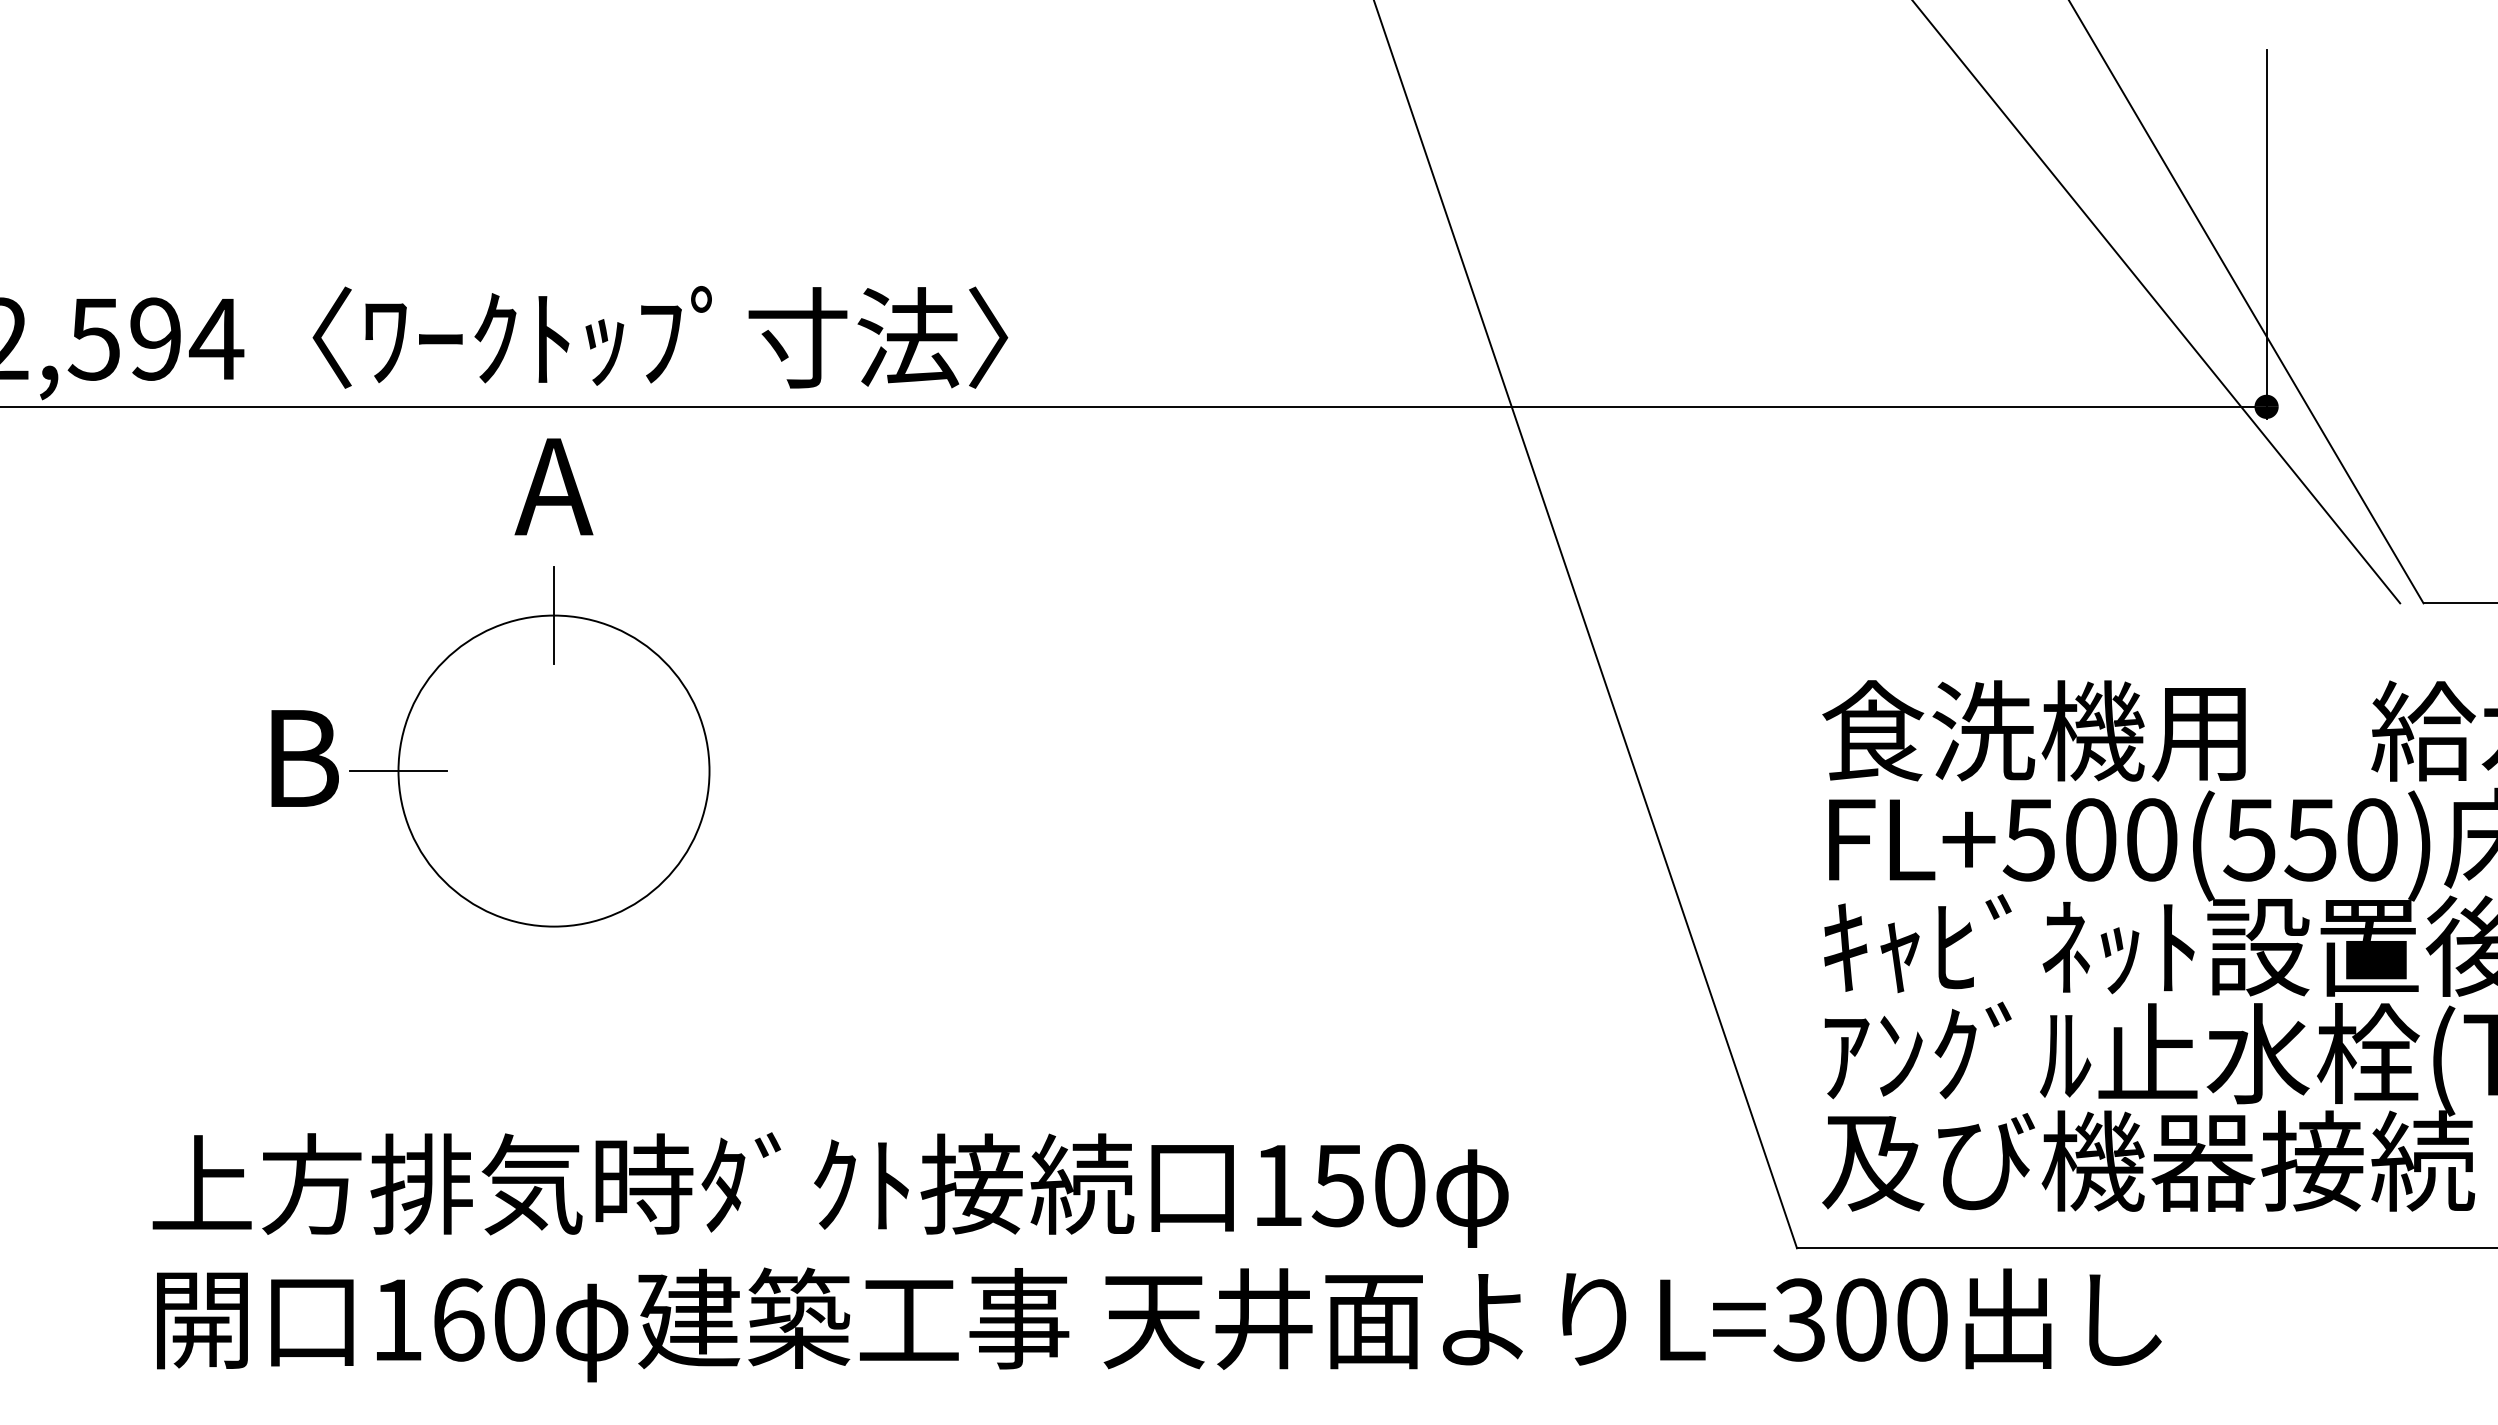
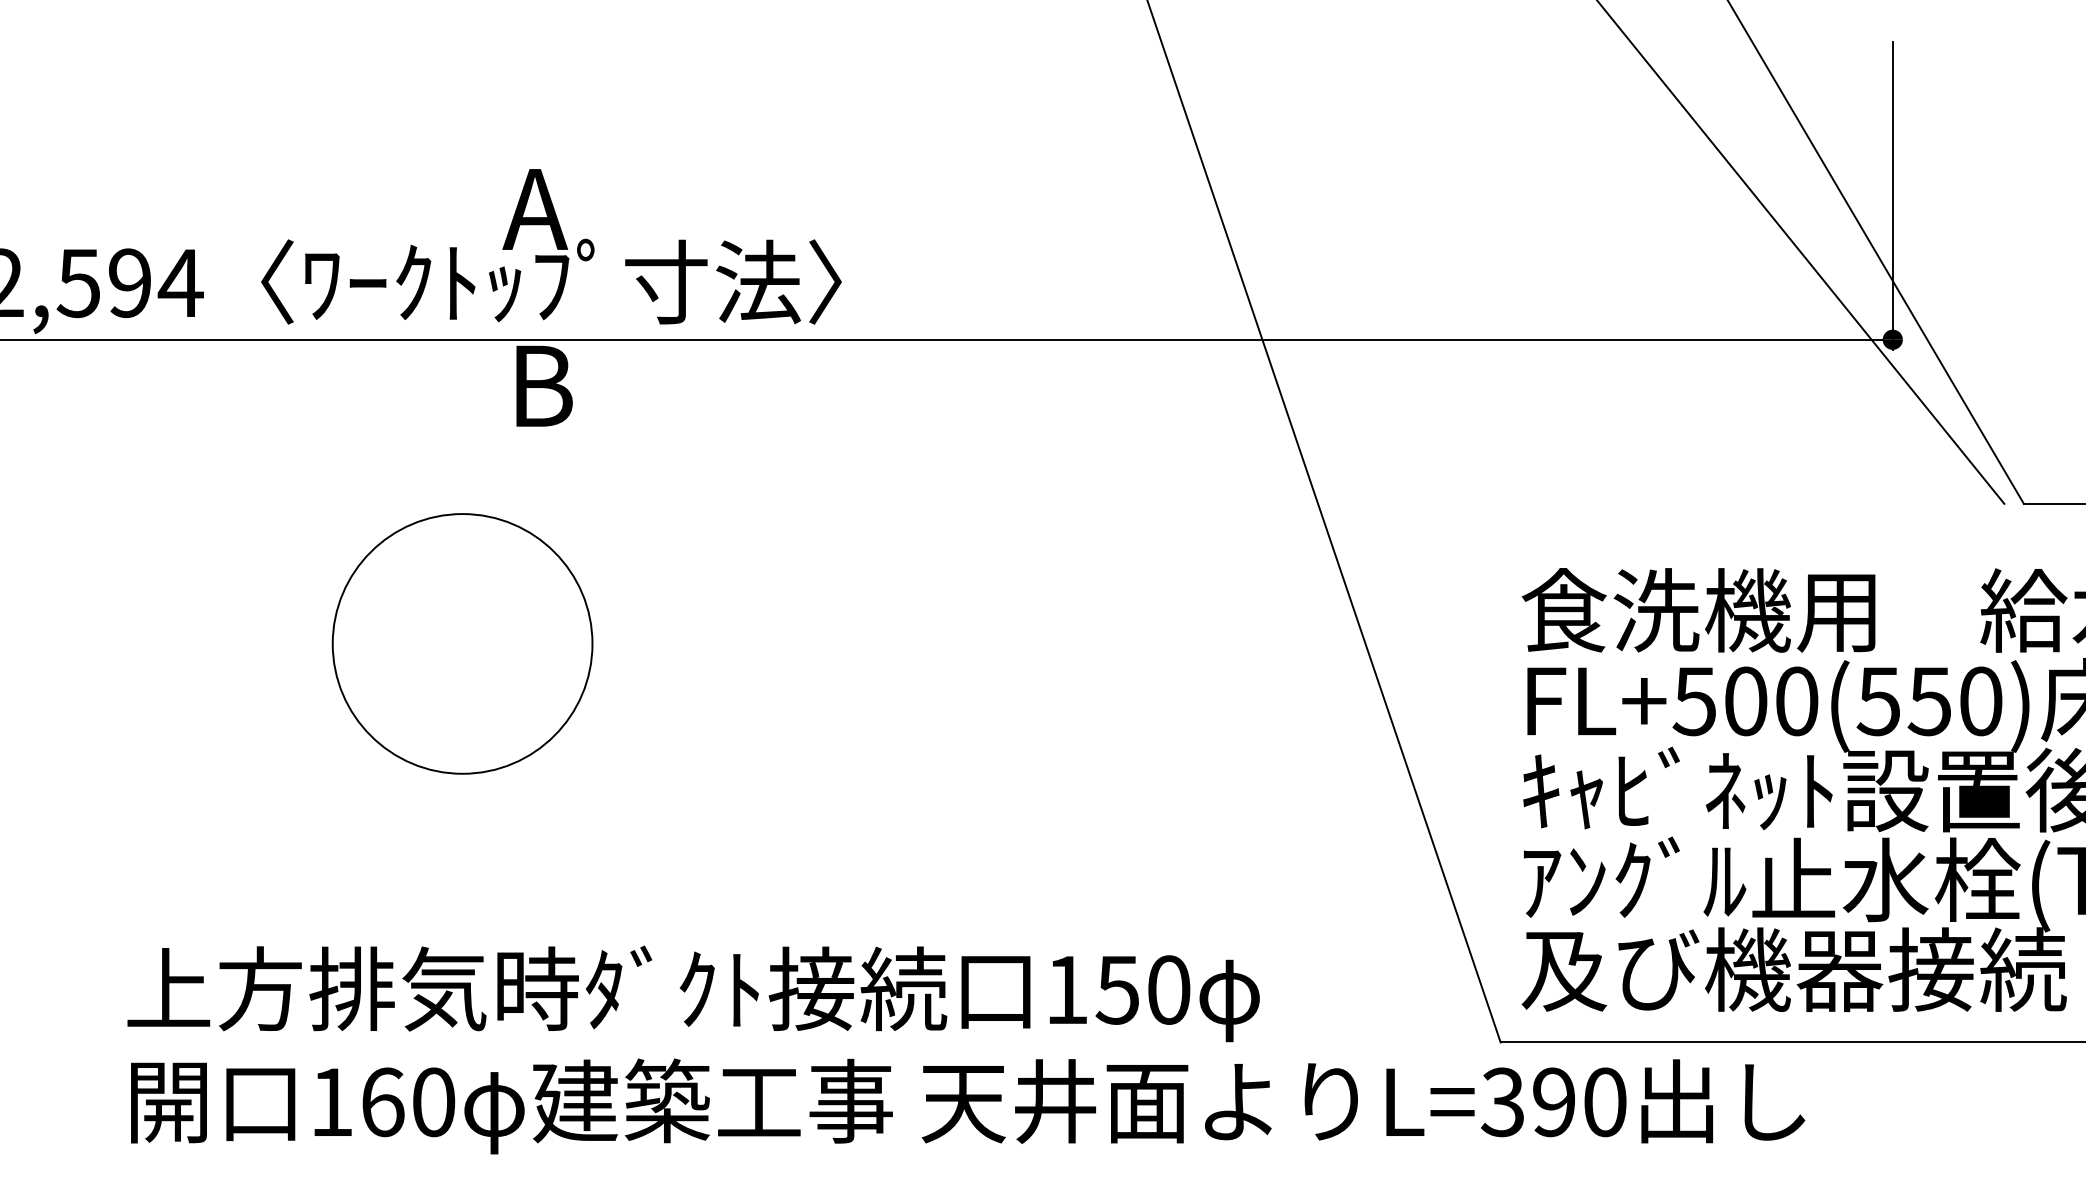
text: (553, 486) -> (534, 209), moved
line: (554, 615) -> (463, 513), removed
text: (304, 758) -> (544, 386), moved
line: (398, 771) -> (332, 644), removed
text: (1860, 1319) -> (1553, 1101), L=300 -> L=390

